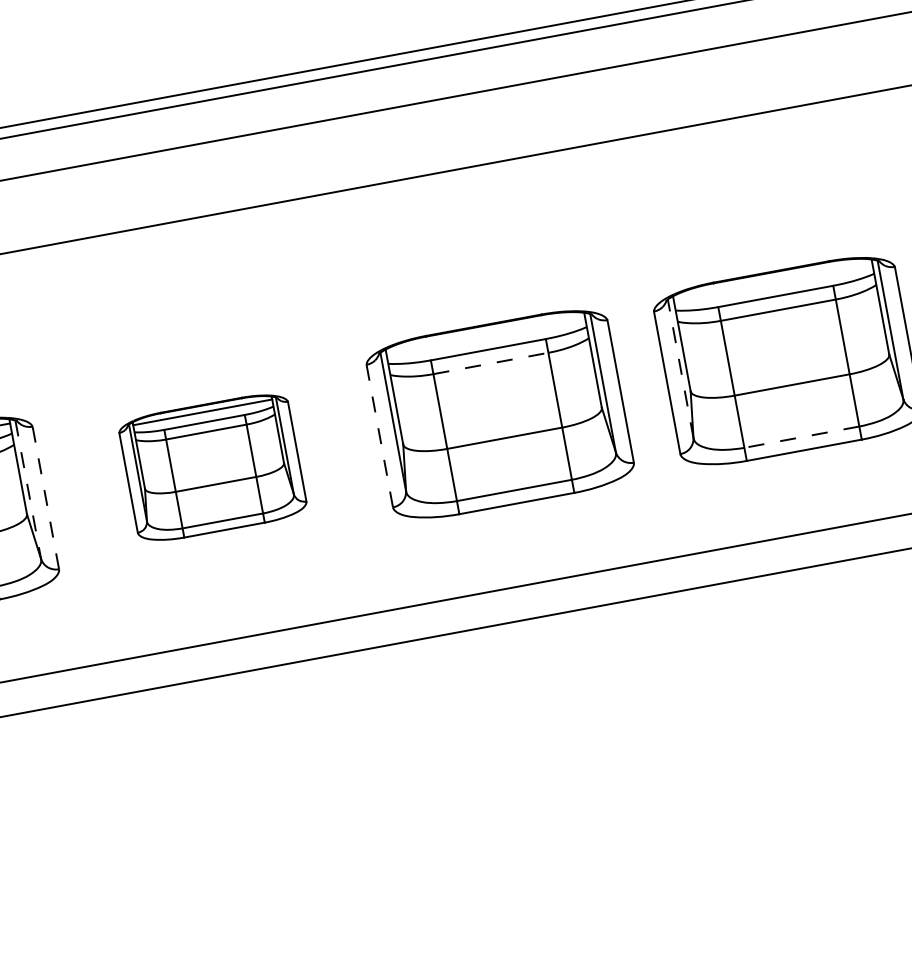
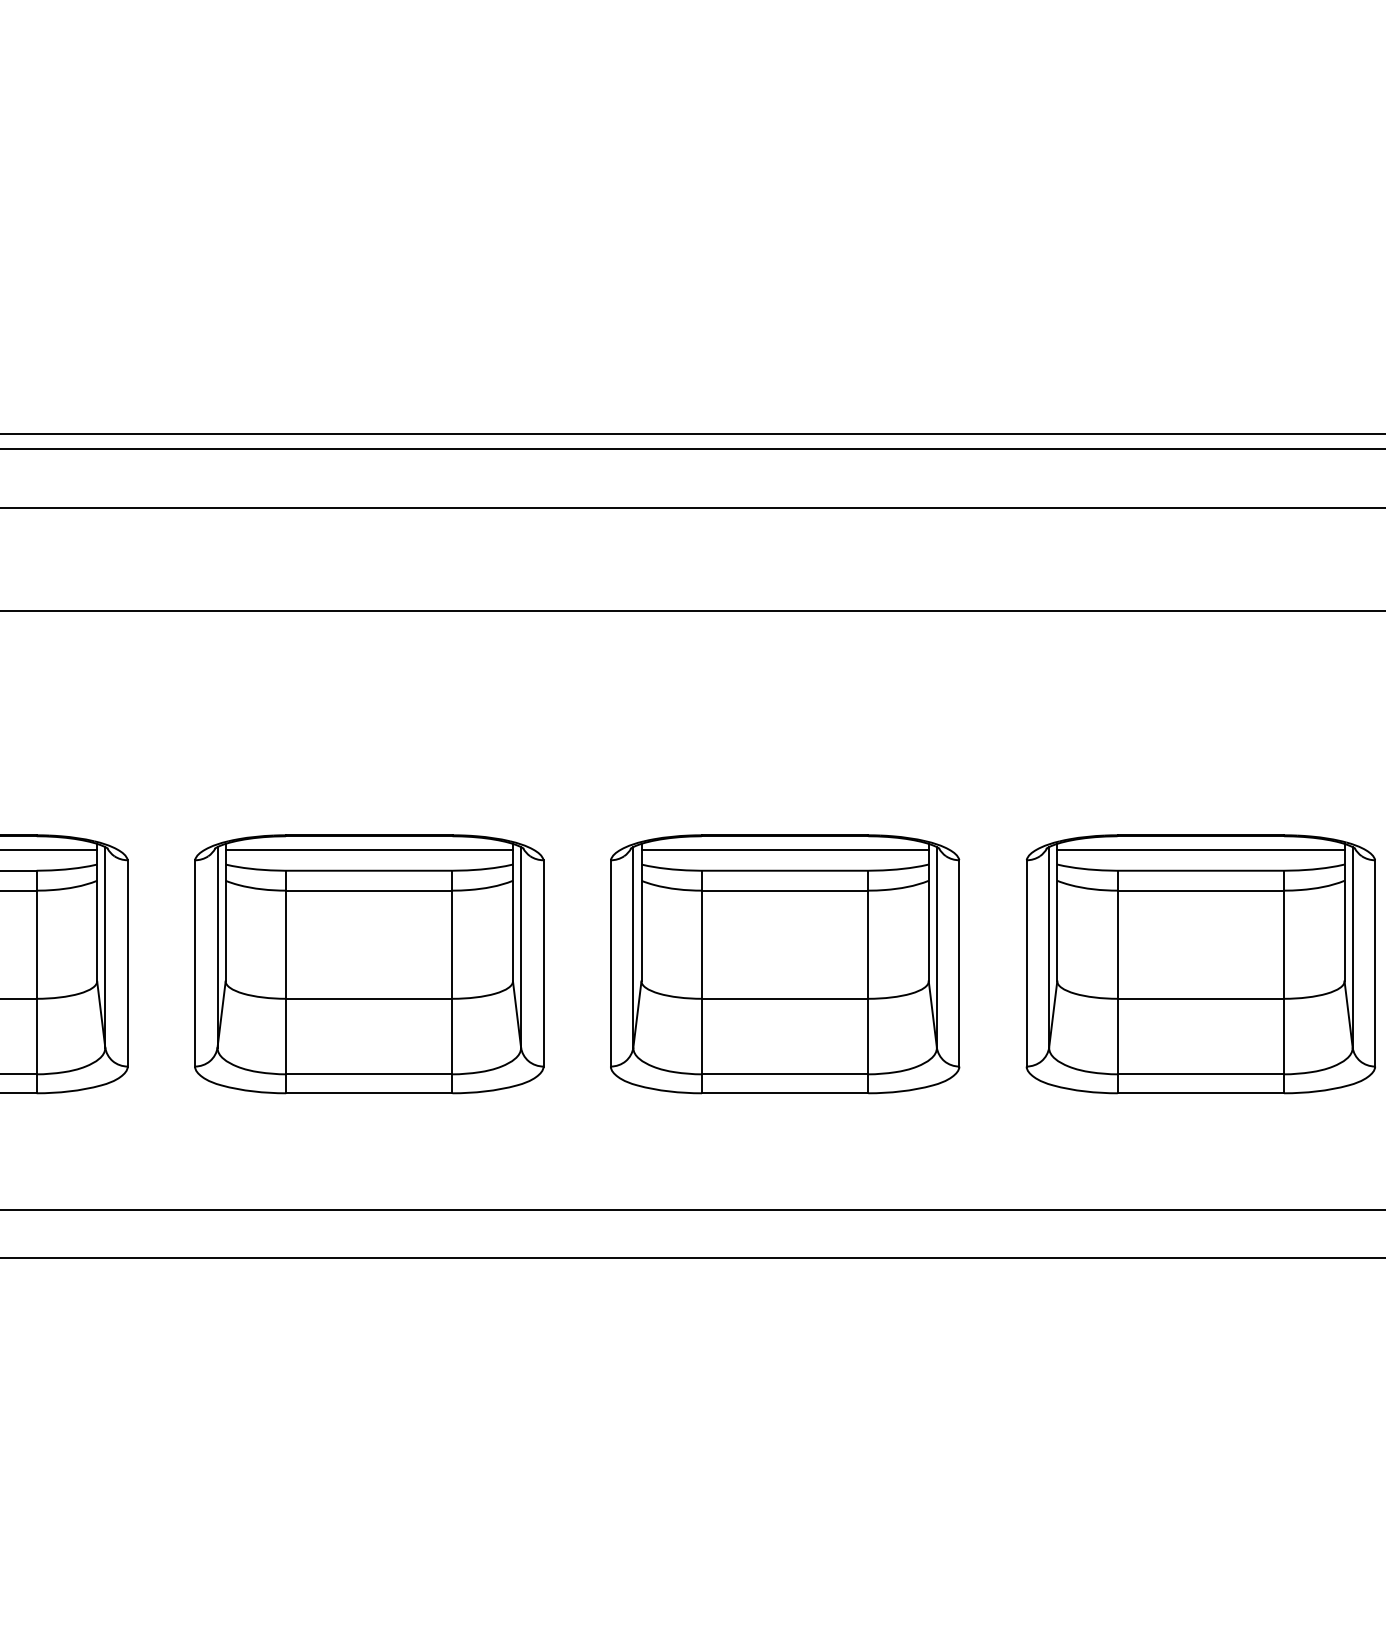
line: (772, 281) -> (1200, 849), added
line: (485, 335) -> (784, 849), added
line: (491, 363) -> (785, 890), dashed -> solid
line: (680, 368) -> (1049, 946), dashed -> solid
line: (379, 435) -> (610, 962), dashed -> solid
line: (801, 437) -> (1200, 1074), dashed -> solid
part: (213, 467) -> (369, 964), size x1.43
line: (28, 489) -> (105, 947), dashed -> solid
line: (45, 498) -> (127, 963), dashed -> solid

